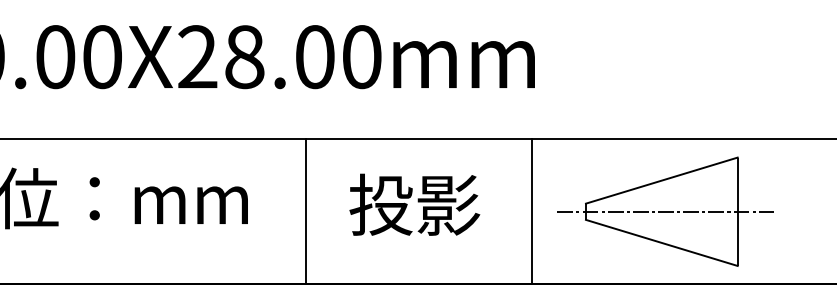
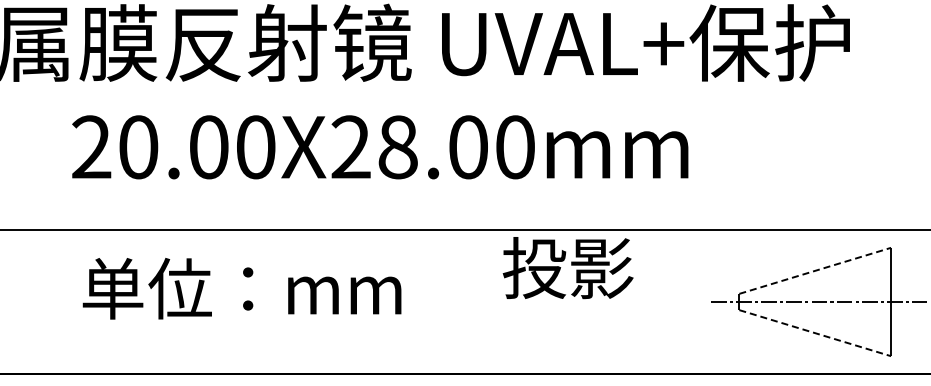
line: (662, 180) -> (815, 270), solid -> dashed
text: (414, 205) -> (567, 268), moved
line: (305, 211) -> (458, 301), removed
line: (532, 211) -> (685, 301), removed
line: (662, 243) -> (815, 333), solid -> dashed

